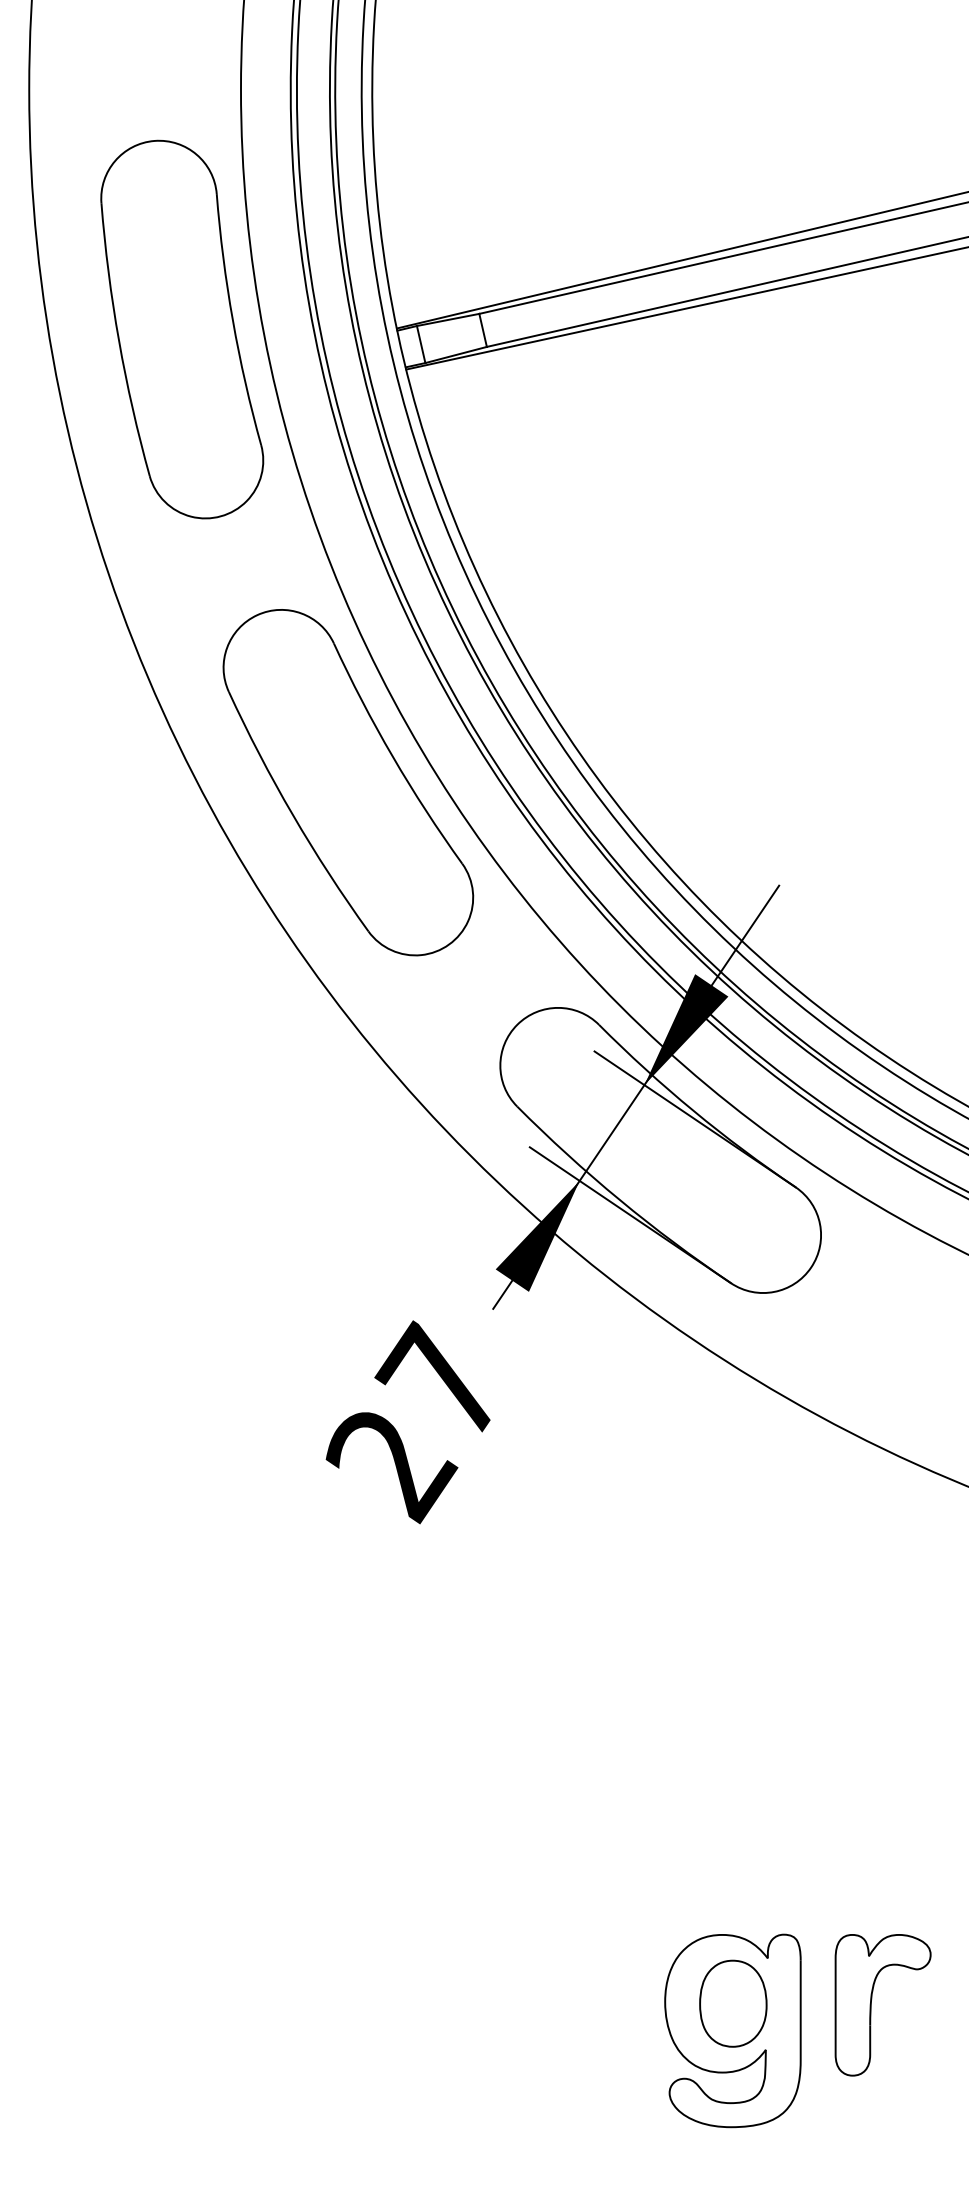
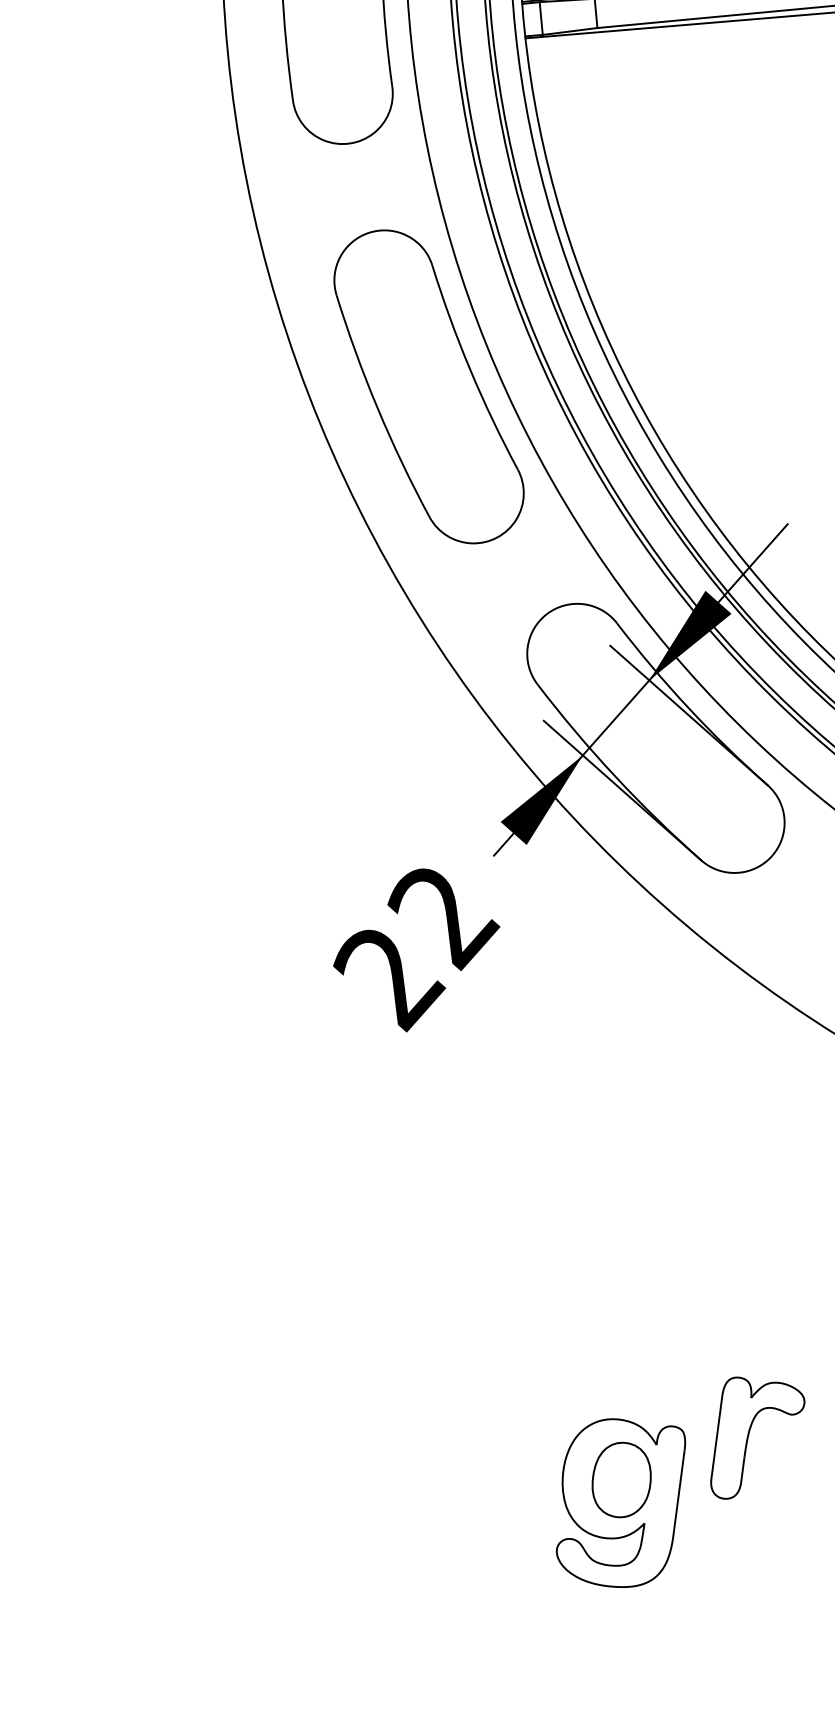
text: (442, 1382) -> (442, 913), 27 -> 22
part: (871, 2005) -> (747, 1440), moved

